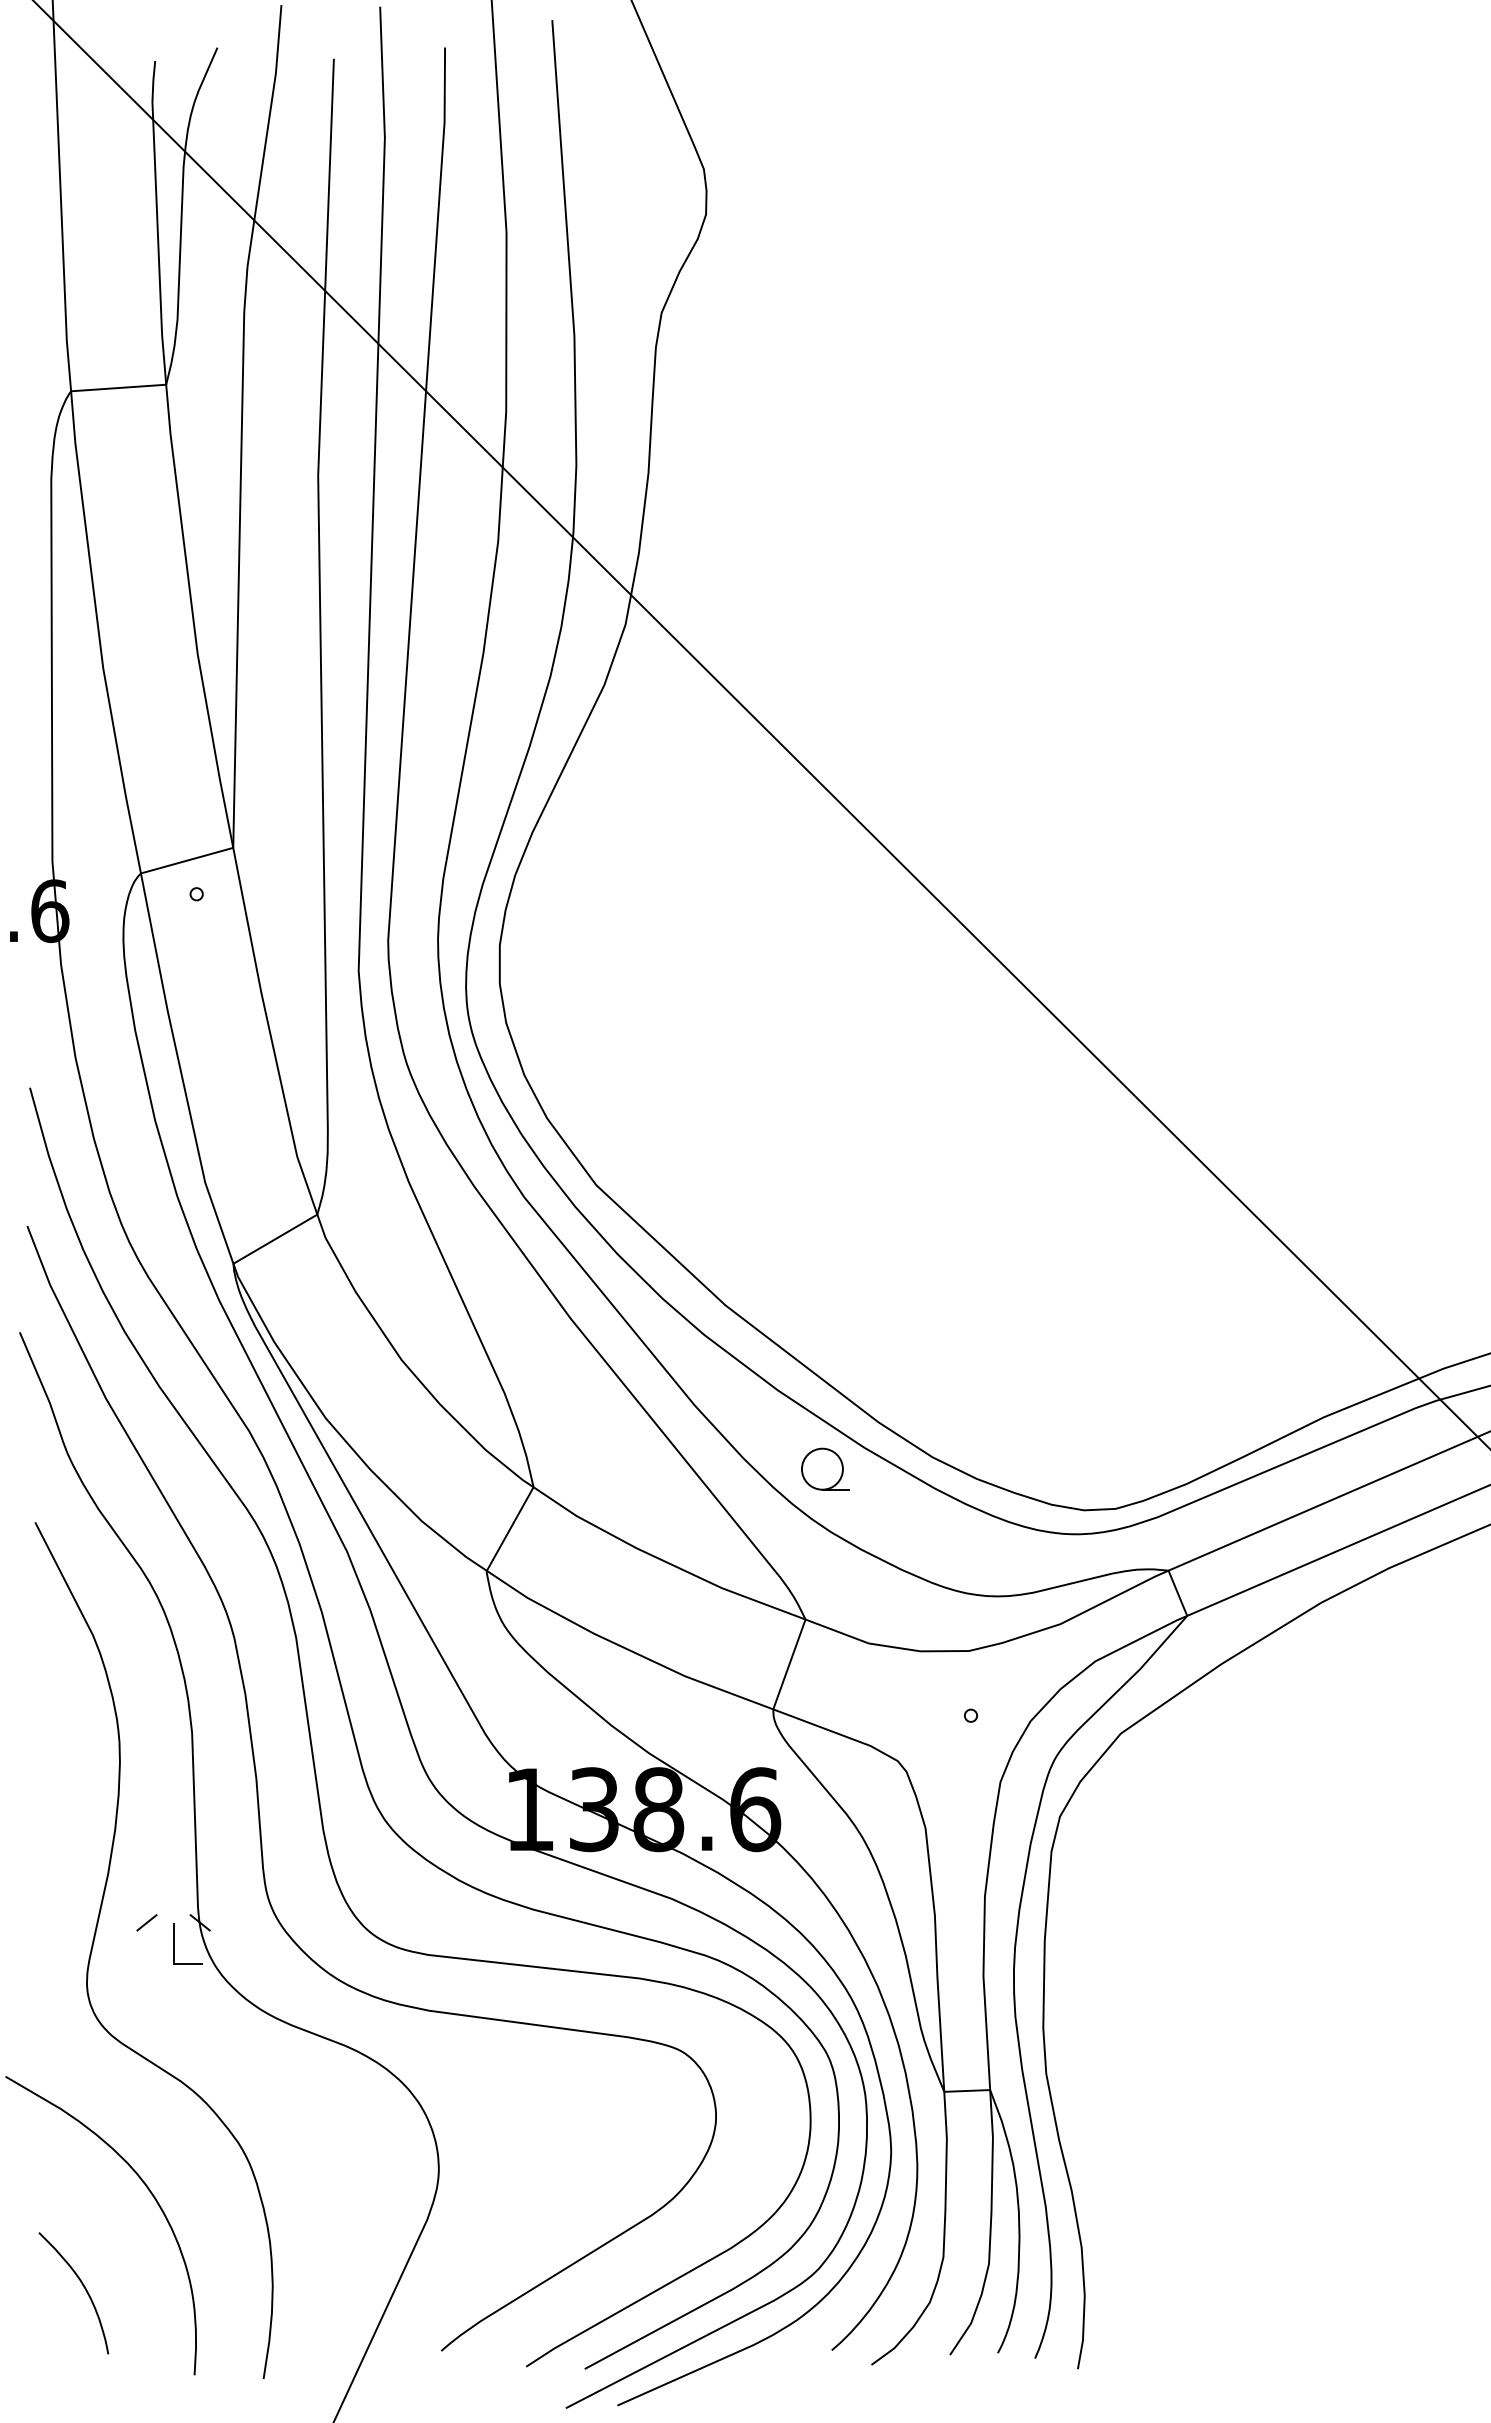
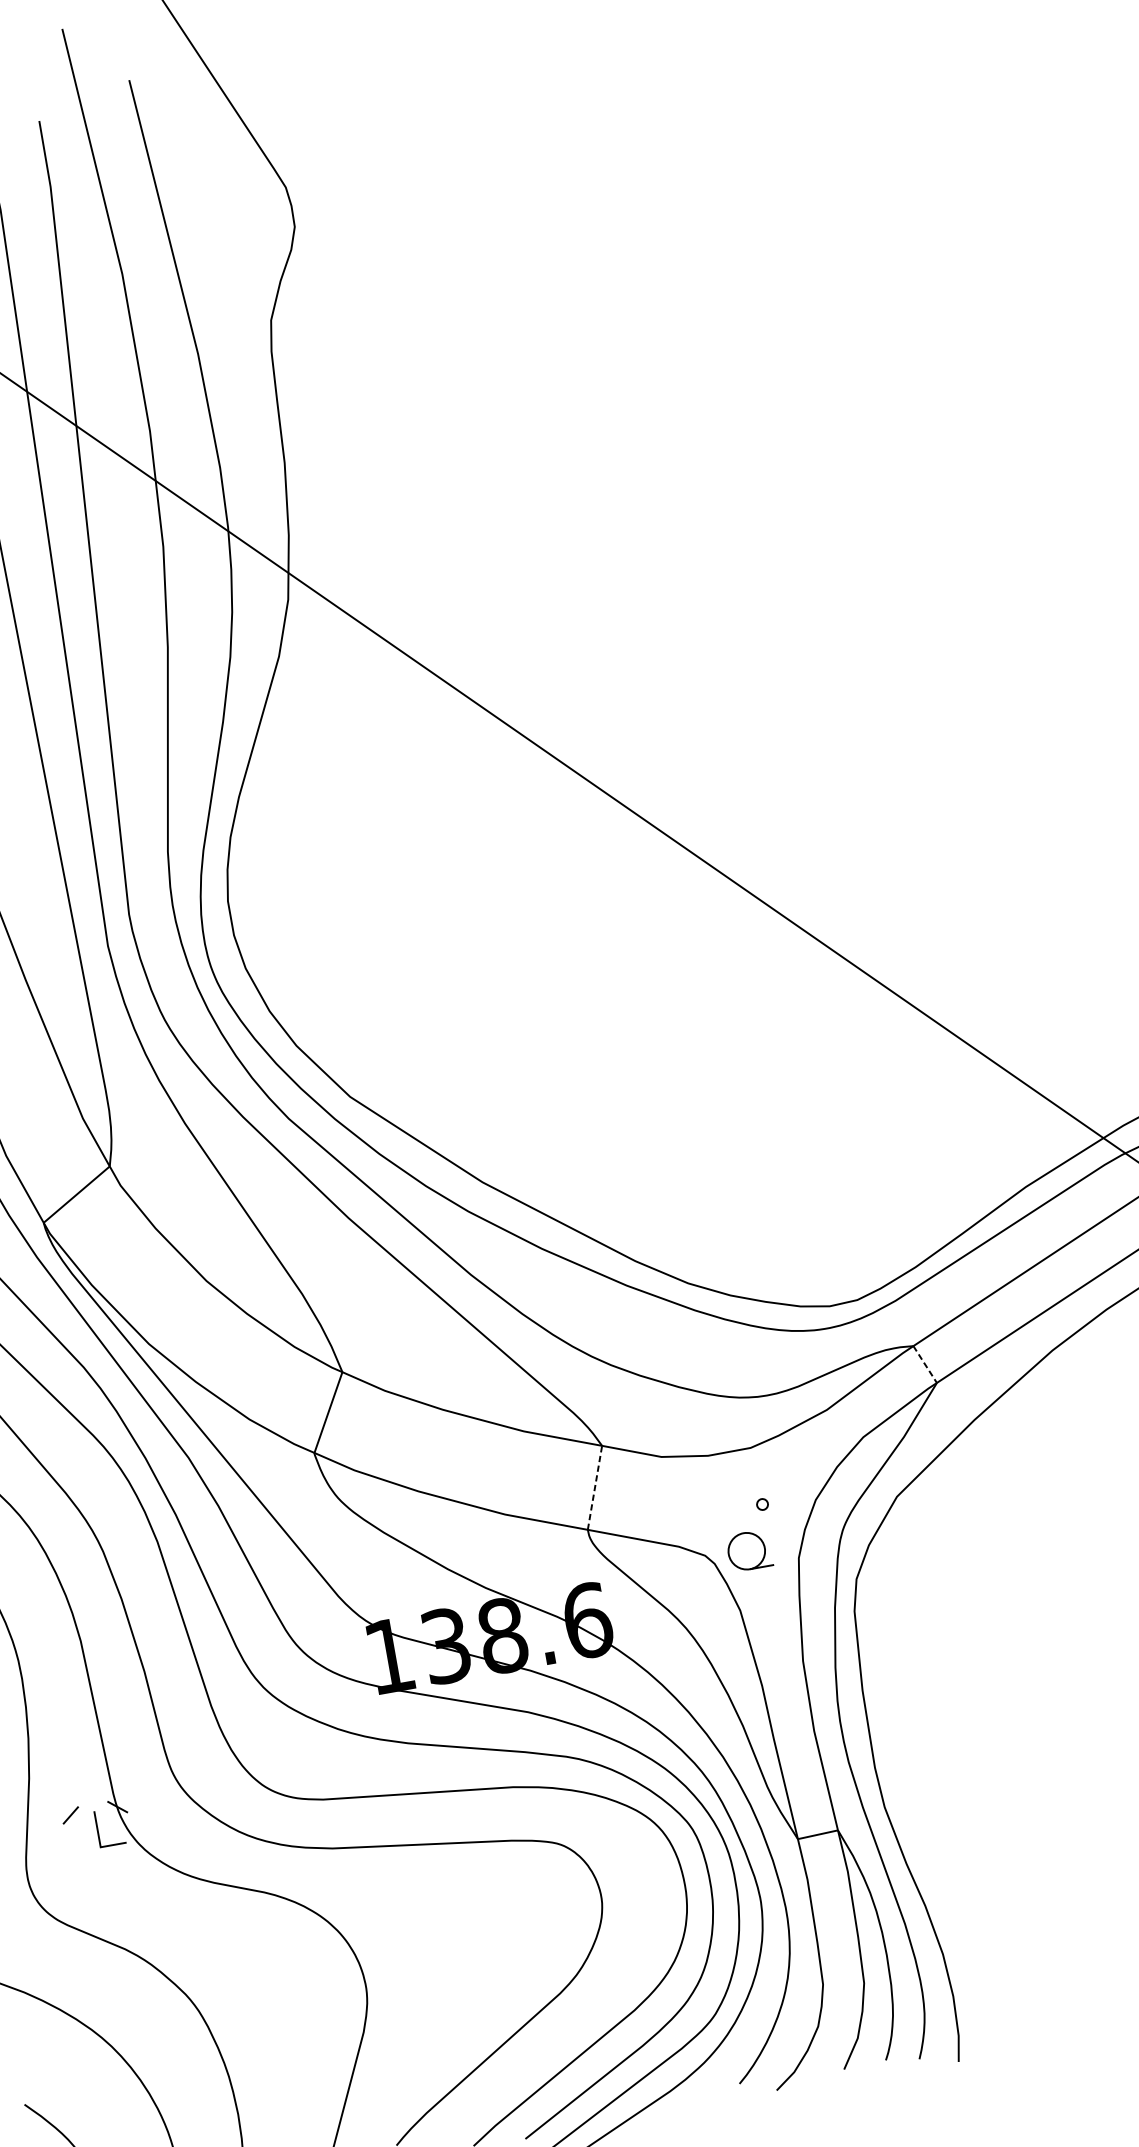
part: (825, 1468) -> (749, 1550), moved
line: (1178, 1593) -> (925, 1364), solid -> dashed
line: (789, 1664) -> (595, 1487), solid -> dashed

